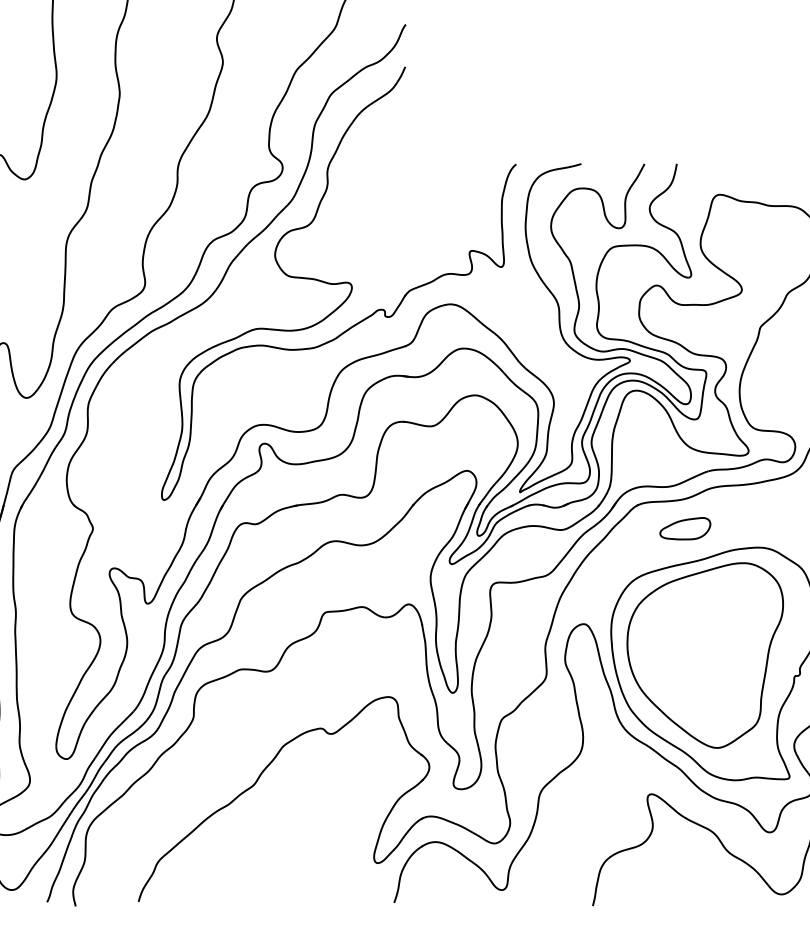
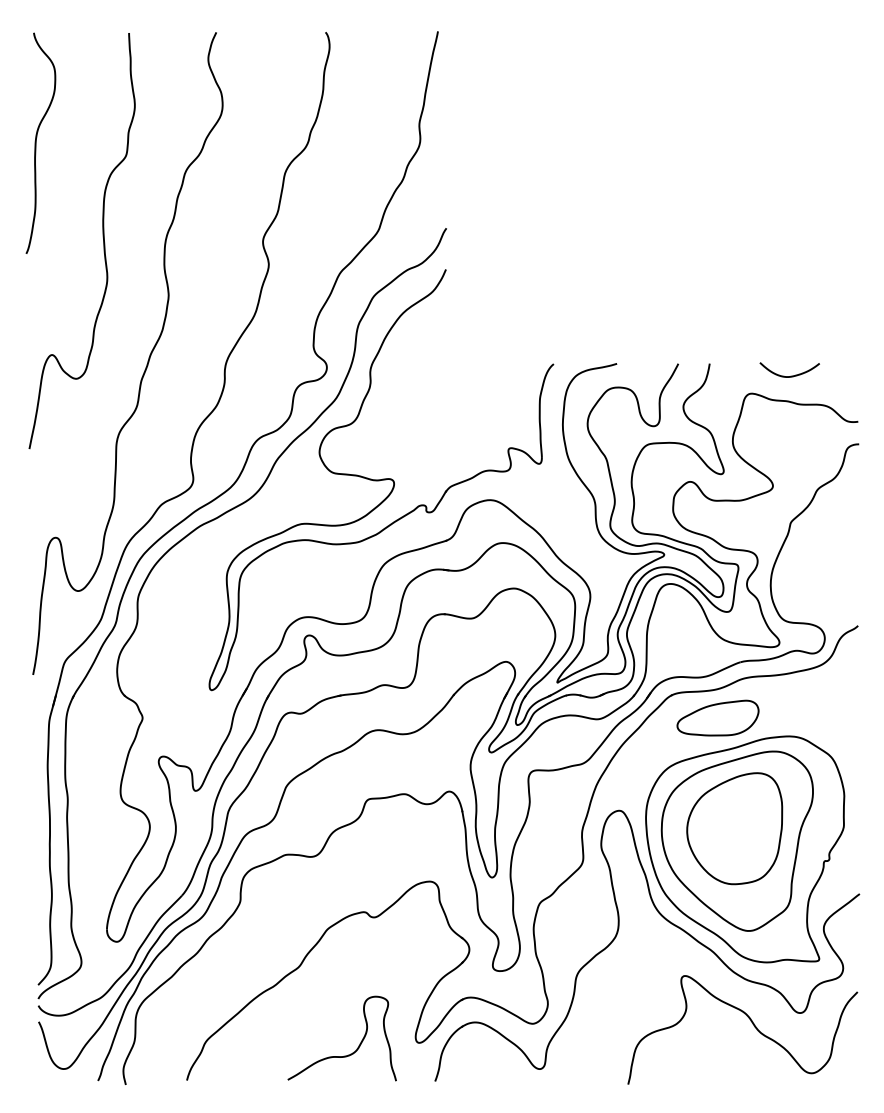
curve: (759, 176) -> (790, 375), added
part: (684, 528) -> (717, 717), size x1.67
part: (702, 642) -> (734, 828), added
curve: (300, 876) -> (344, 1055), added

